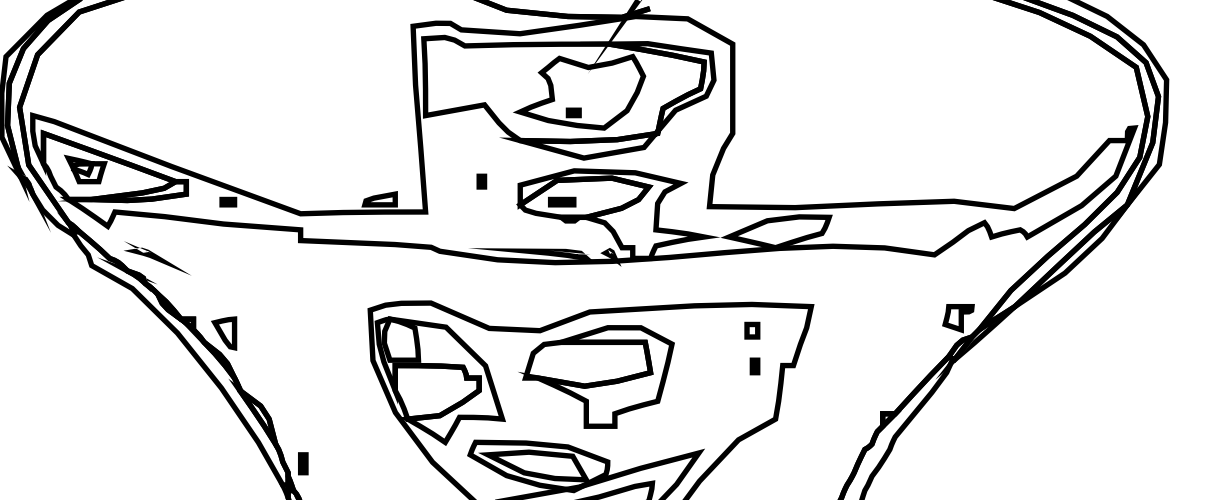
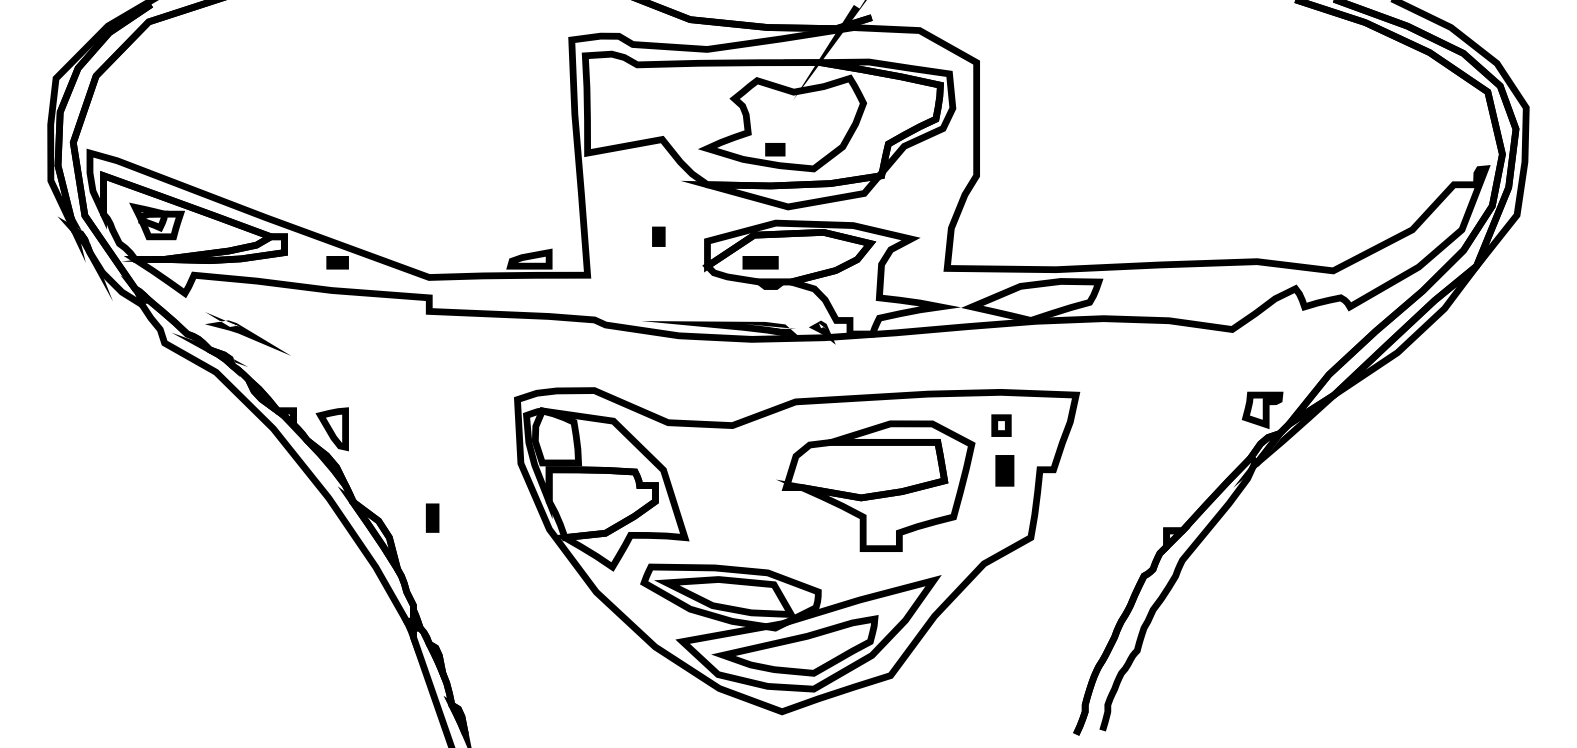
part: (754, 366) -> (1004, 470), size x1.4
part: (596, 376) -> (875, 485), moved
part: (303, 463) -> (432, 517), moved

